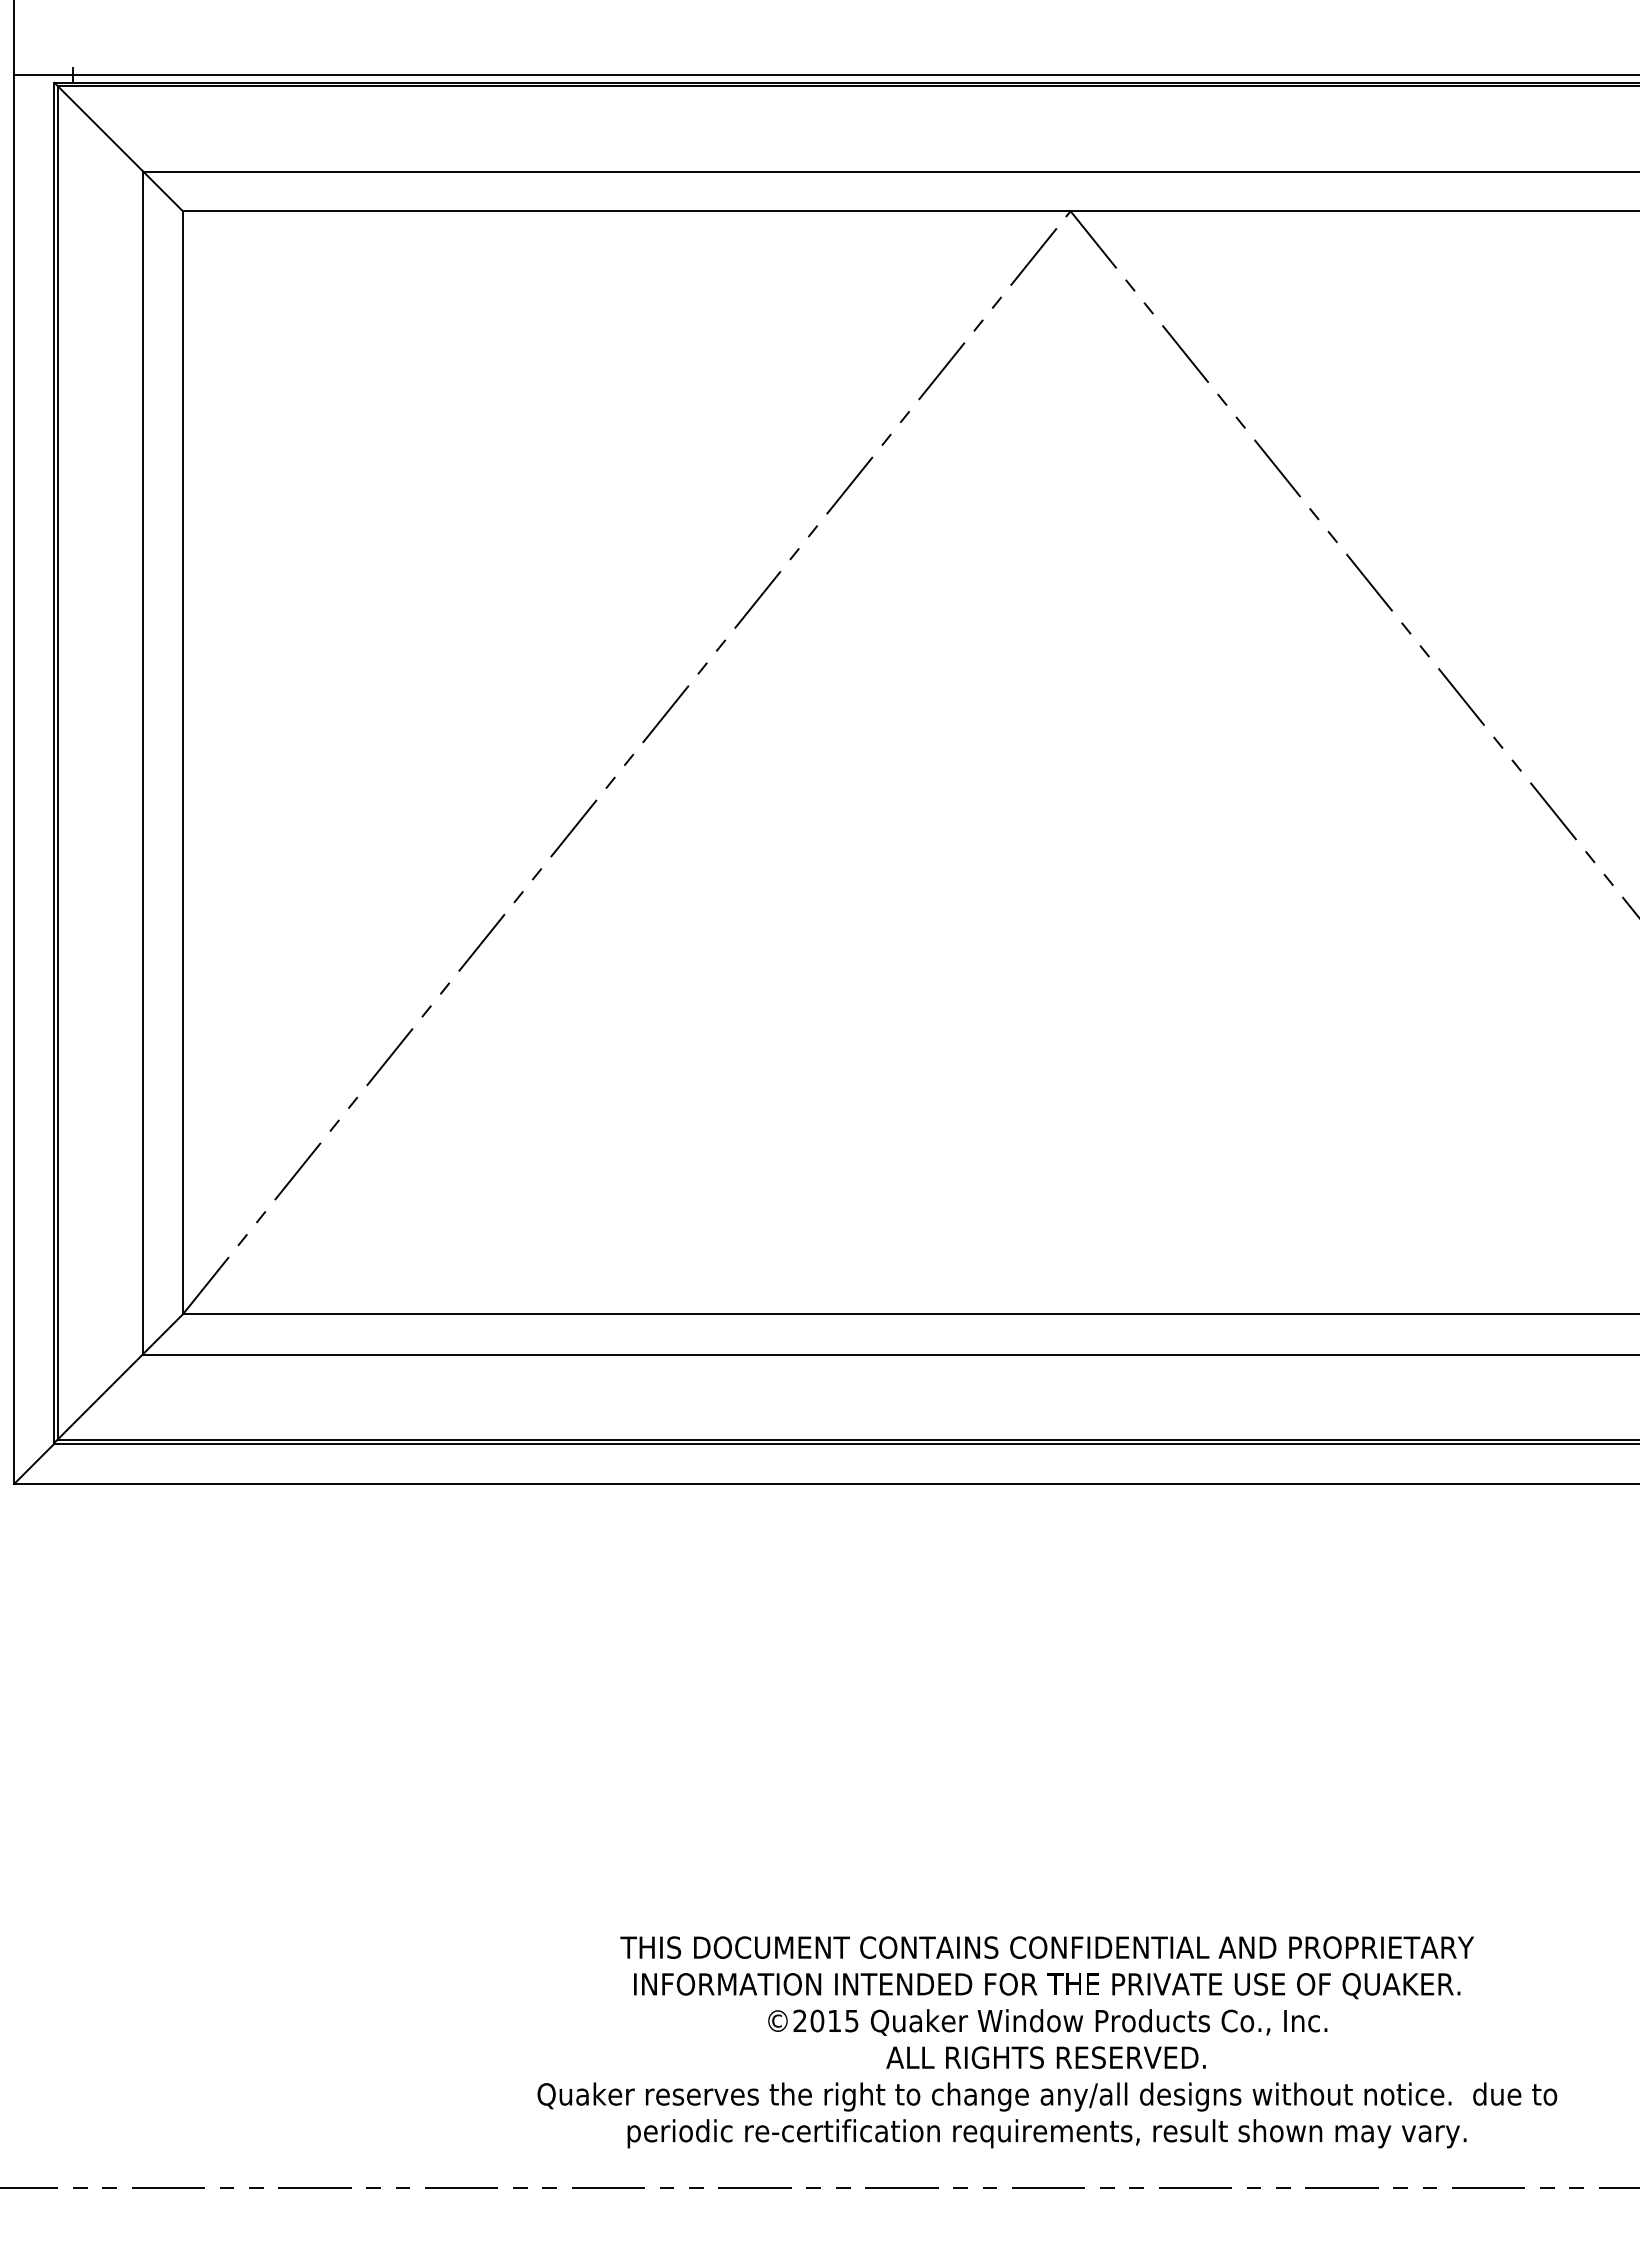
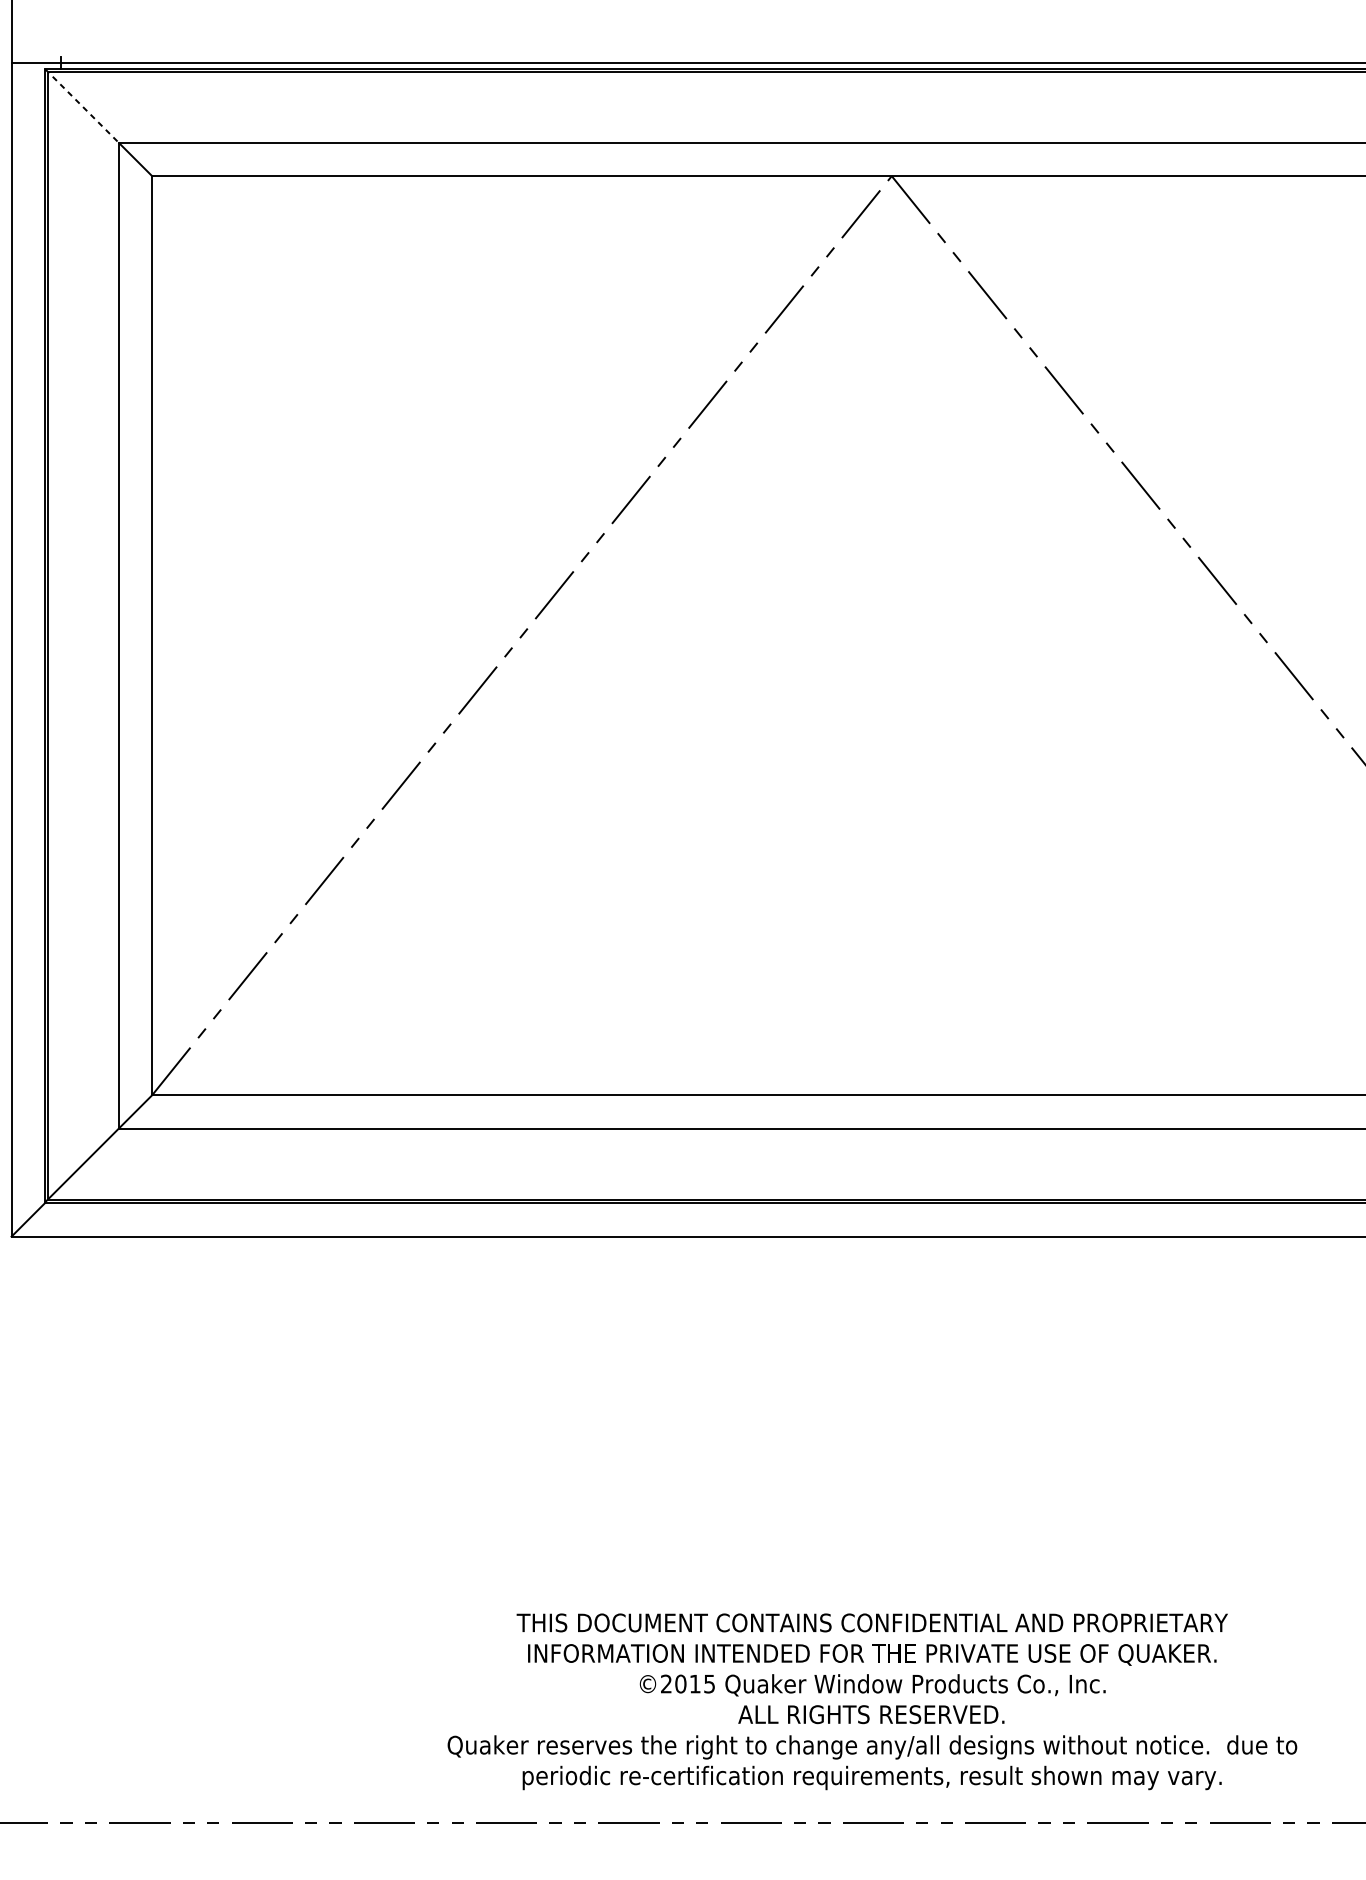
line: (98, 127) -> (81, 106), solid -> dashed

